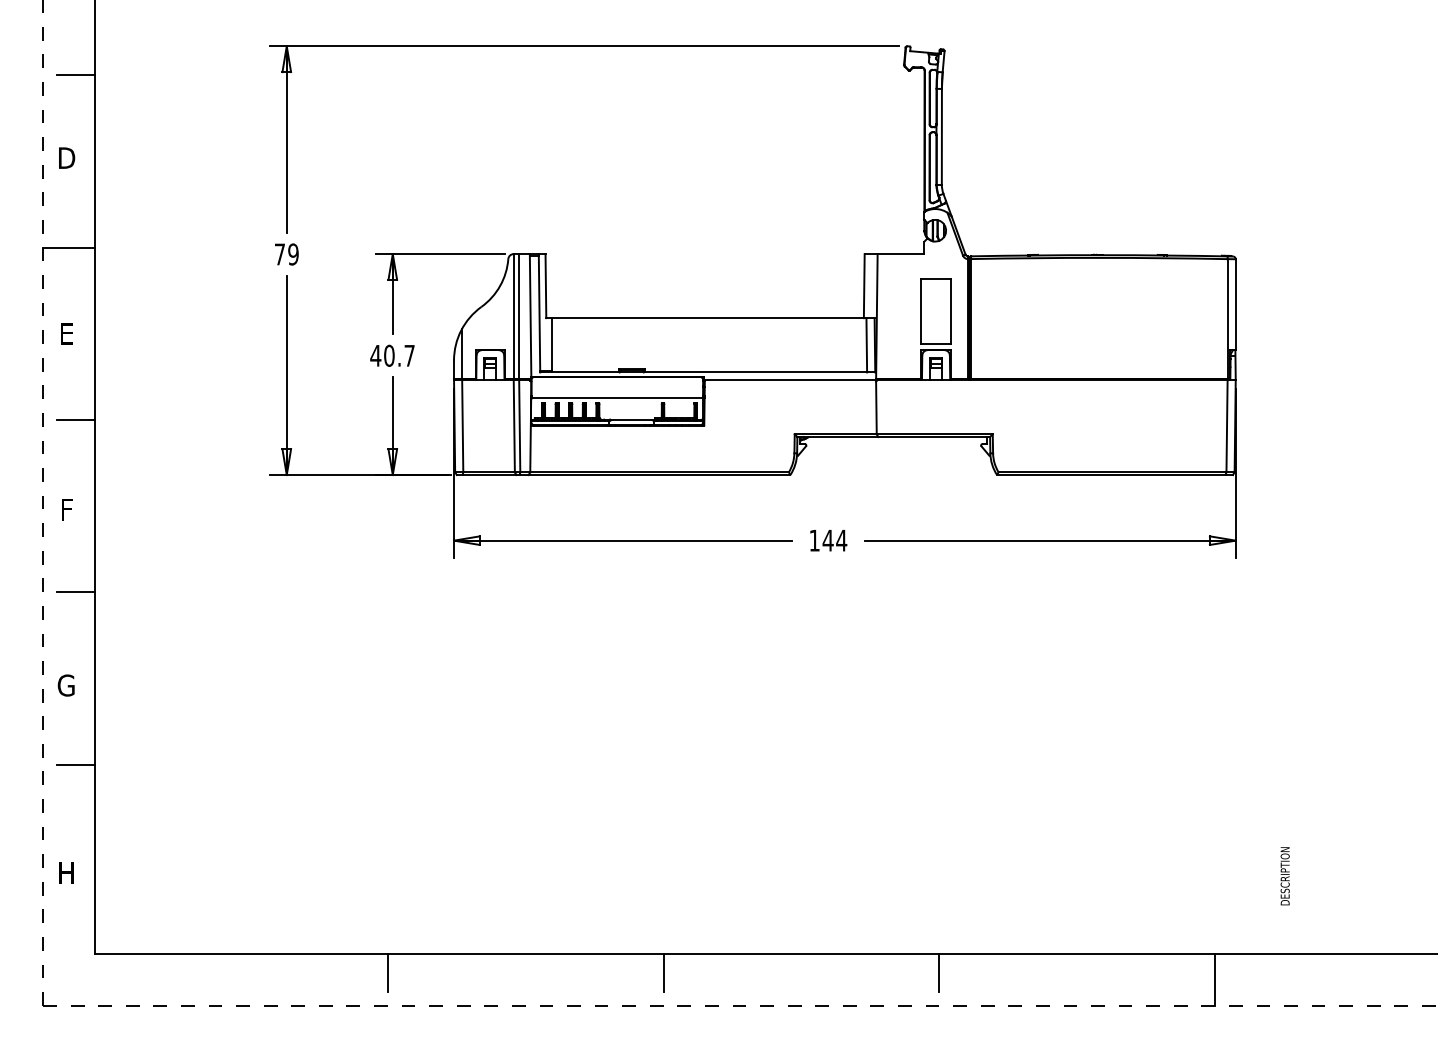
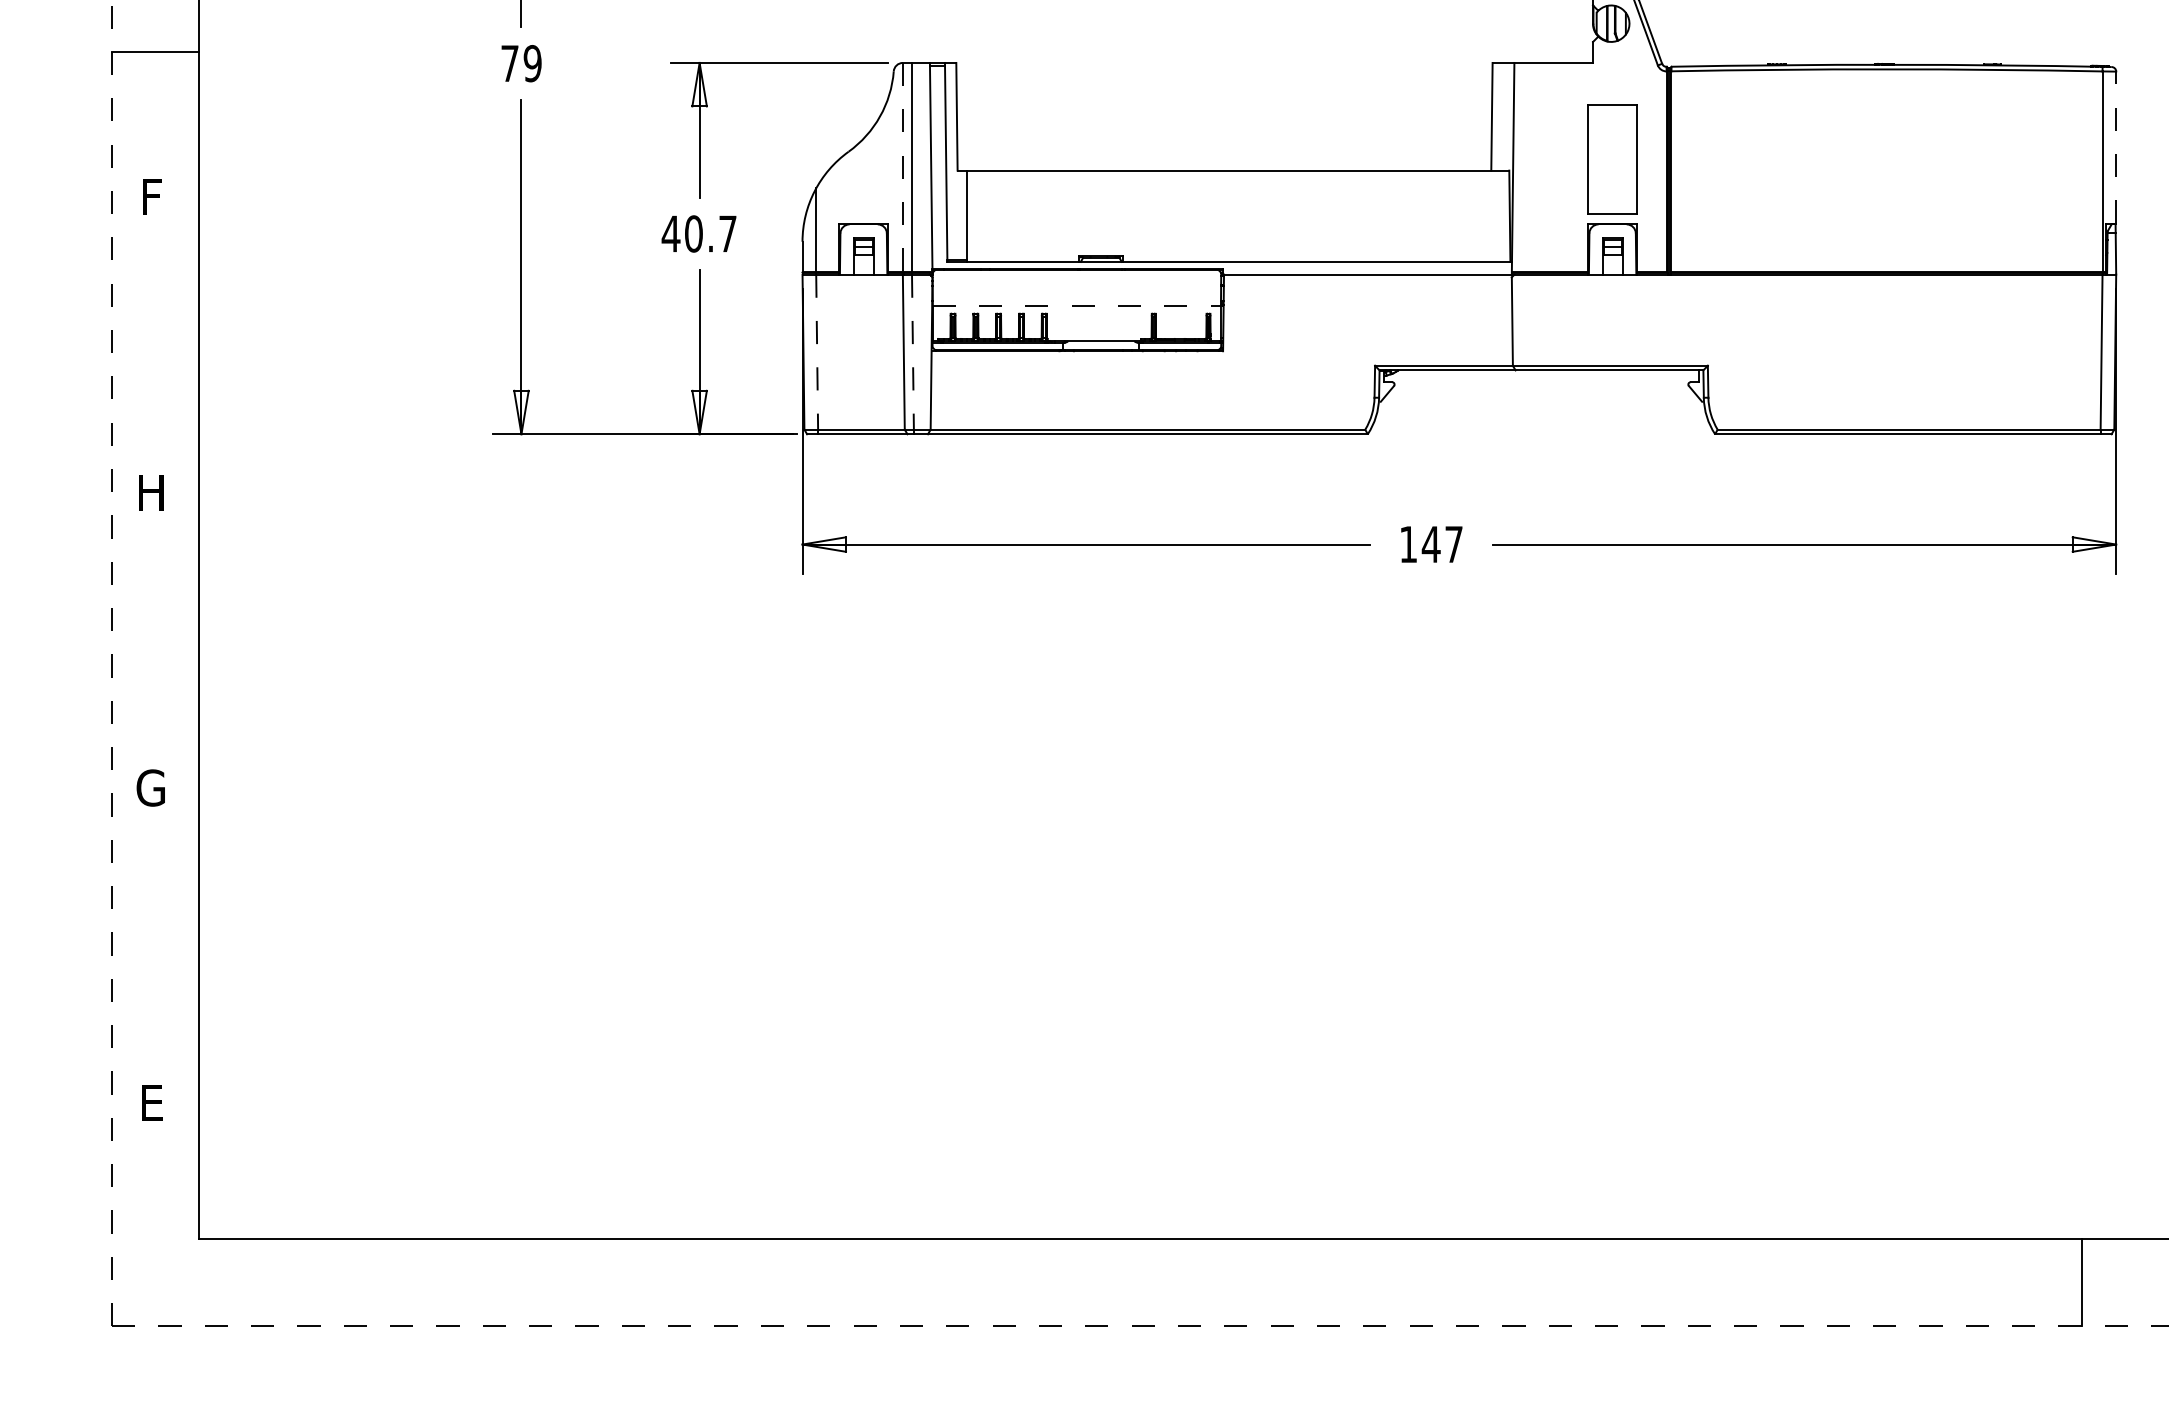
line: (1235, 303) -> (2115, 145), solid -> dashed
line: (513, 316) -> (902, 167), solid -> dashed
text: (66, 333) -> (151, 196), E -> F
line: (866, 345) -> (1495, 216), removed
line: (618, 398) -> (1078, 305), solid -> dashed
line: (75, 419) -> (166, 340), removed
line: (462, 426) -> (816, 352), solid -> dashed
line: (519, 426) -> (912, 352), solid -> dashed
text: (66, 509) -> (151, 492), F -> H
text: (841, 540) -> (1453, 544), 144 -> 147
line: (75, 592) -> (166, 631), removed
line: (75, 764) -> (166, 920), removed
text: (66, 872) -> (151, 1102), H -> E
line: (387, 973) -> (690, 1271), removed
line: (663, 973) -> (1154, 1271), removed
line: (939, 973) -> (1618, 1271), removed

